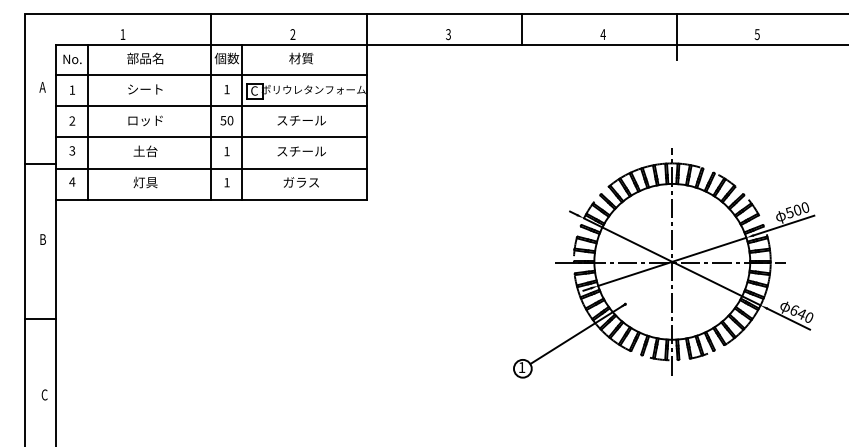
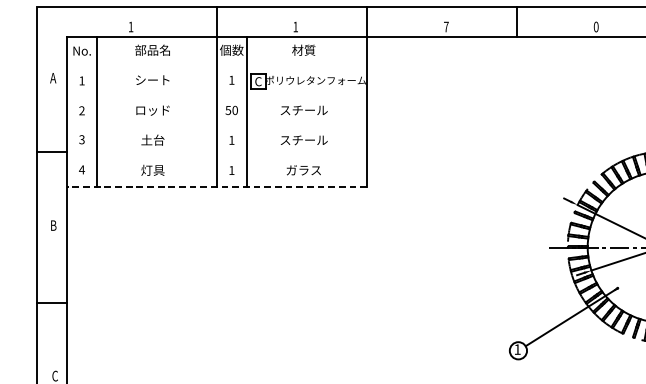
text: (292, 34) -> (295, 26), 2 -> 1
text: (448, 34) -> (446, 26), 3 -> 7
text: (602, 34) -> (595, 26), 4 -> 0
line: (211, 75) -> (216, 66), removed
line: (211, 106) -> (216, 96), removed
line: (211, 137) -> (216, 126), removed
line: (211, 168) -> (216, 156), removed
line: (210, 199) -> (215, 186), solid -> dashed

